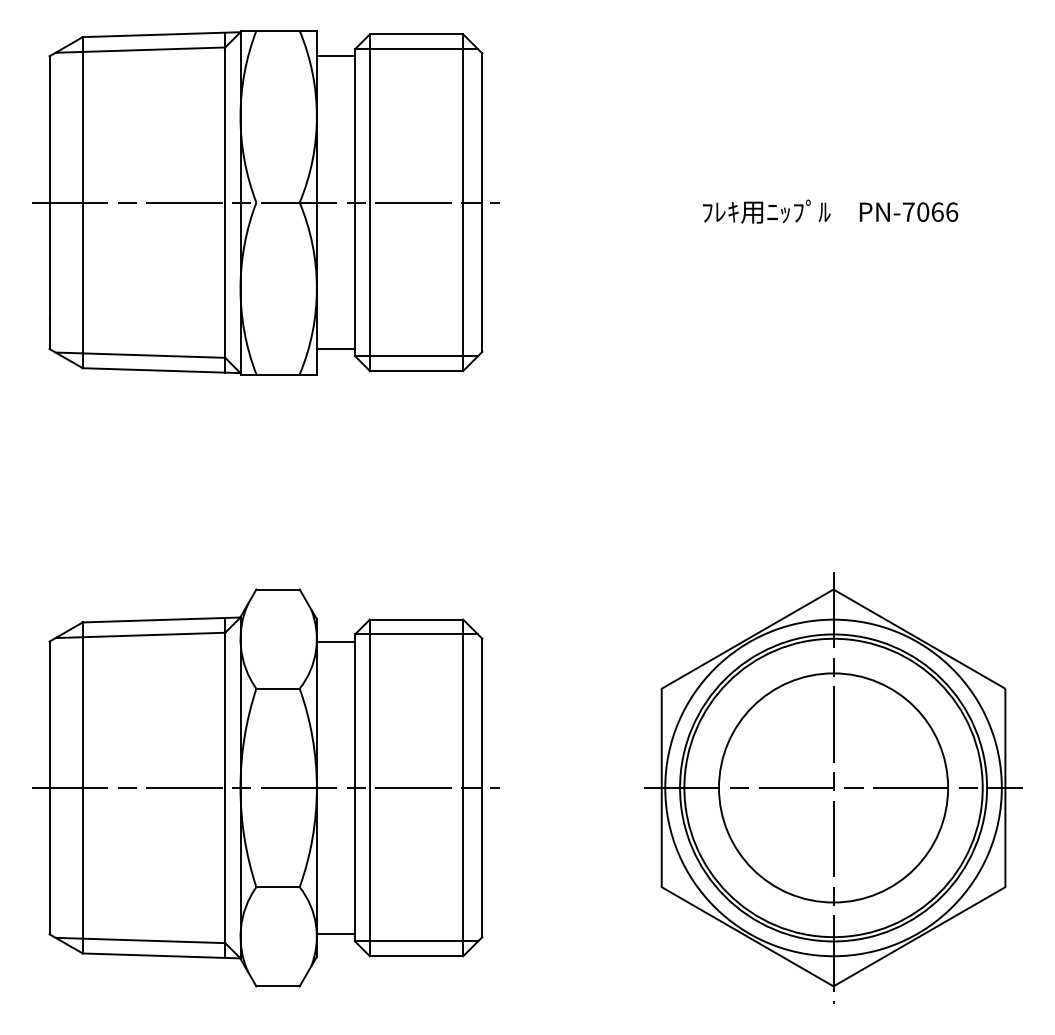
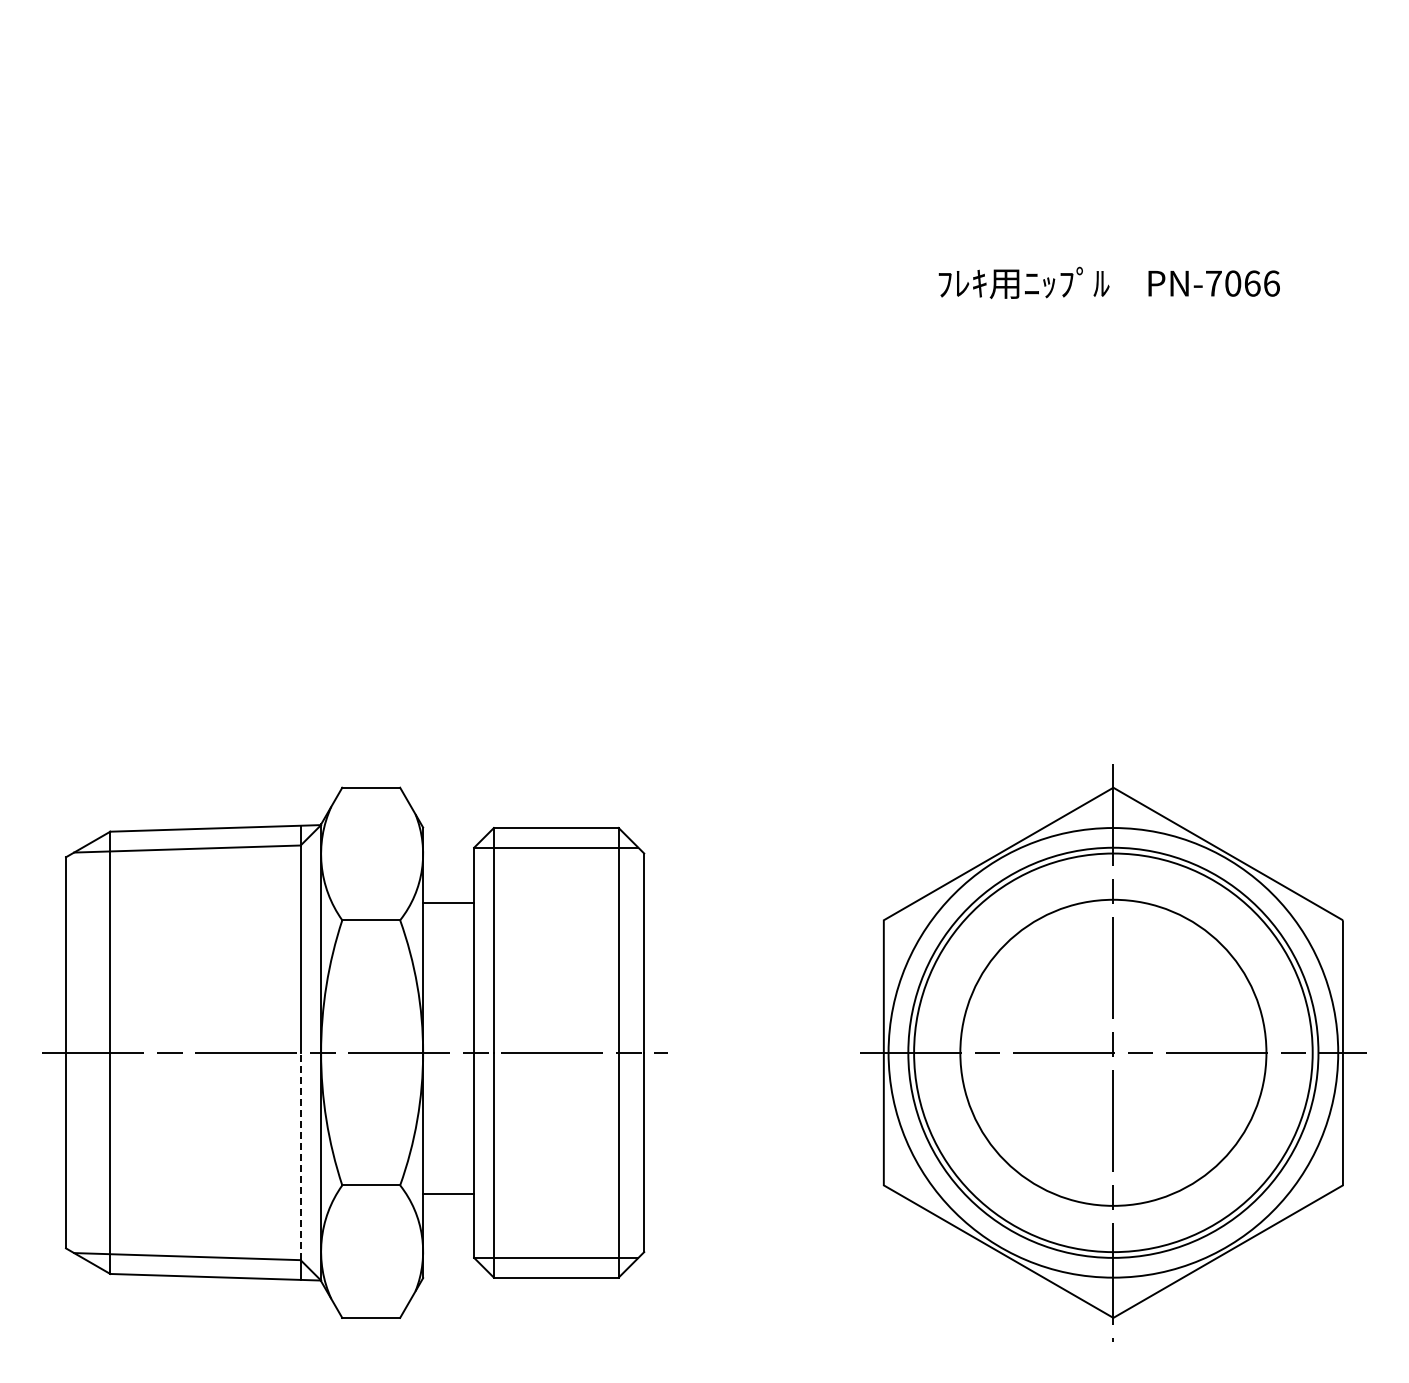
part: (265, 202) -> (354, 270), removed
line: (335, 641) -> (448, 903), moved
line: (225, 865) -> (300, 1156), solid -> dashed
line: (335, 934) -> (448, 1194), moved

